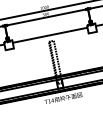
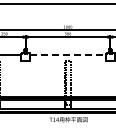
line: (50, 35) -> (68, 55), solid -> dashed

